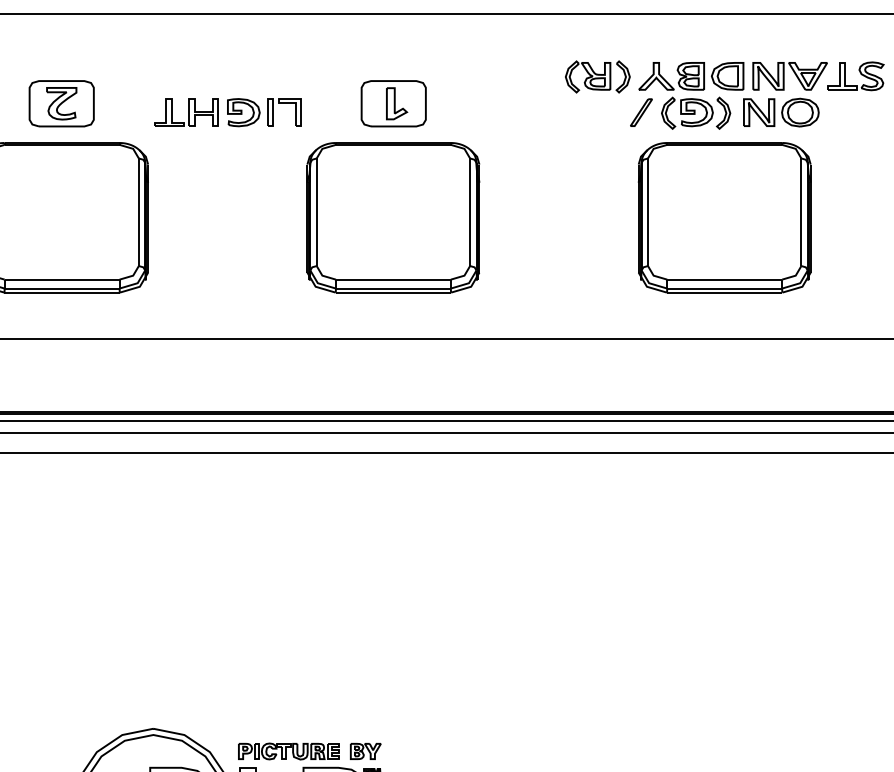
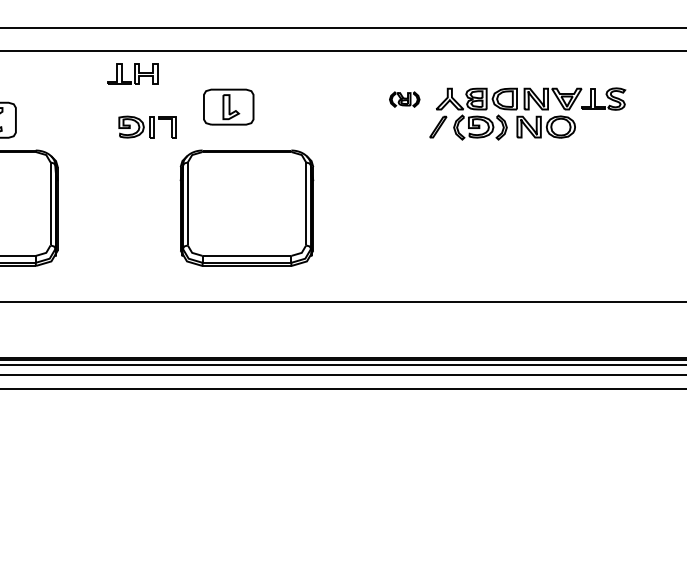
part: (597, 76) -> (404, 99), size x0.6
part: (393, 103) -> (228, 106), moved
part: (186, 112) -> (132, 73), moved
part: (724, 217) -> (502, 208), removed

